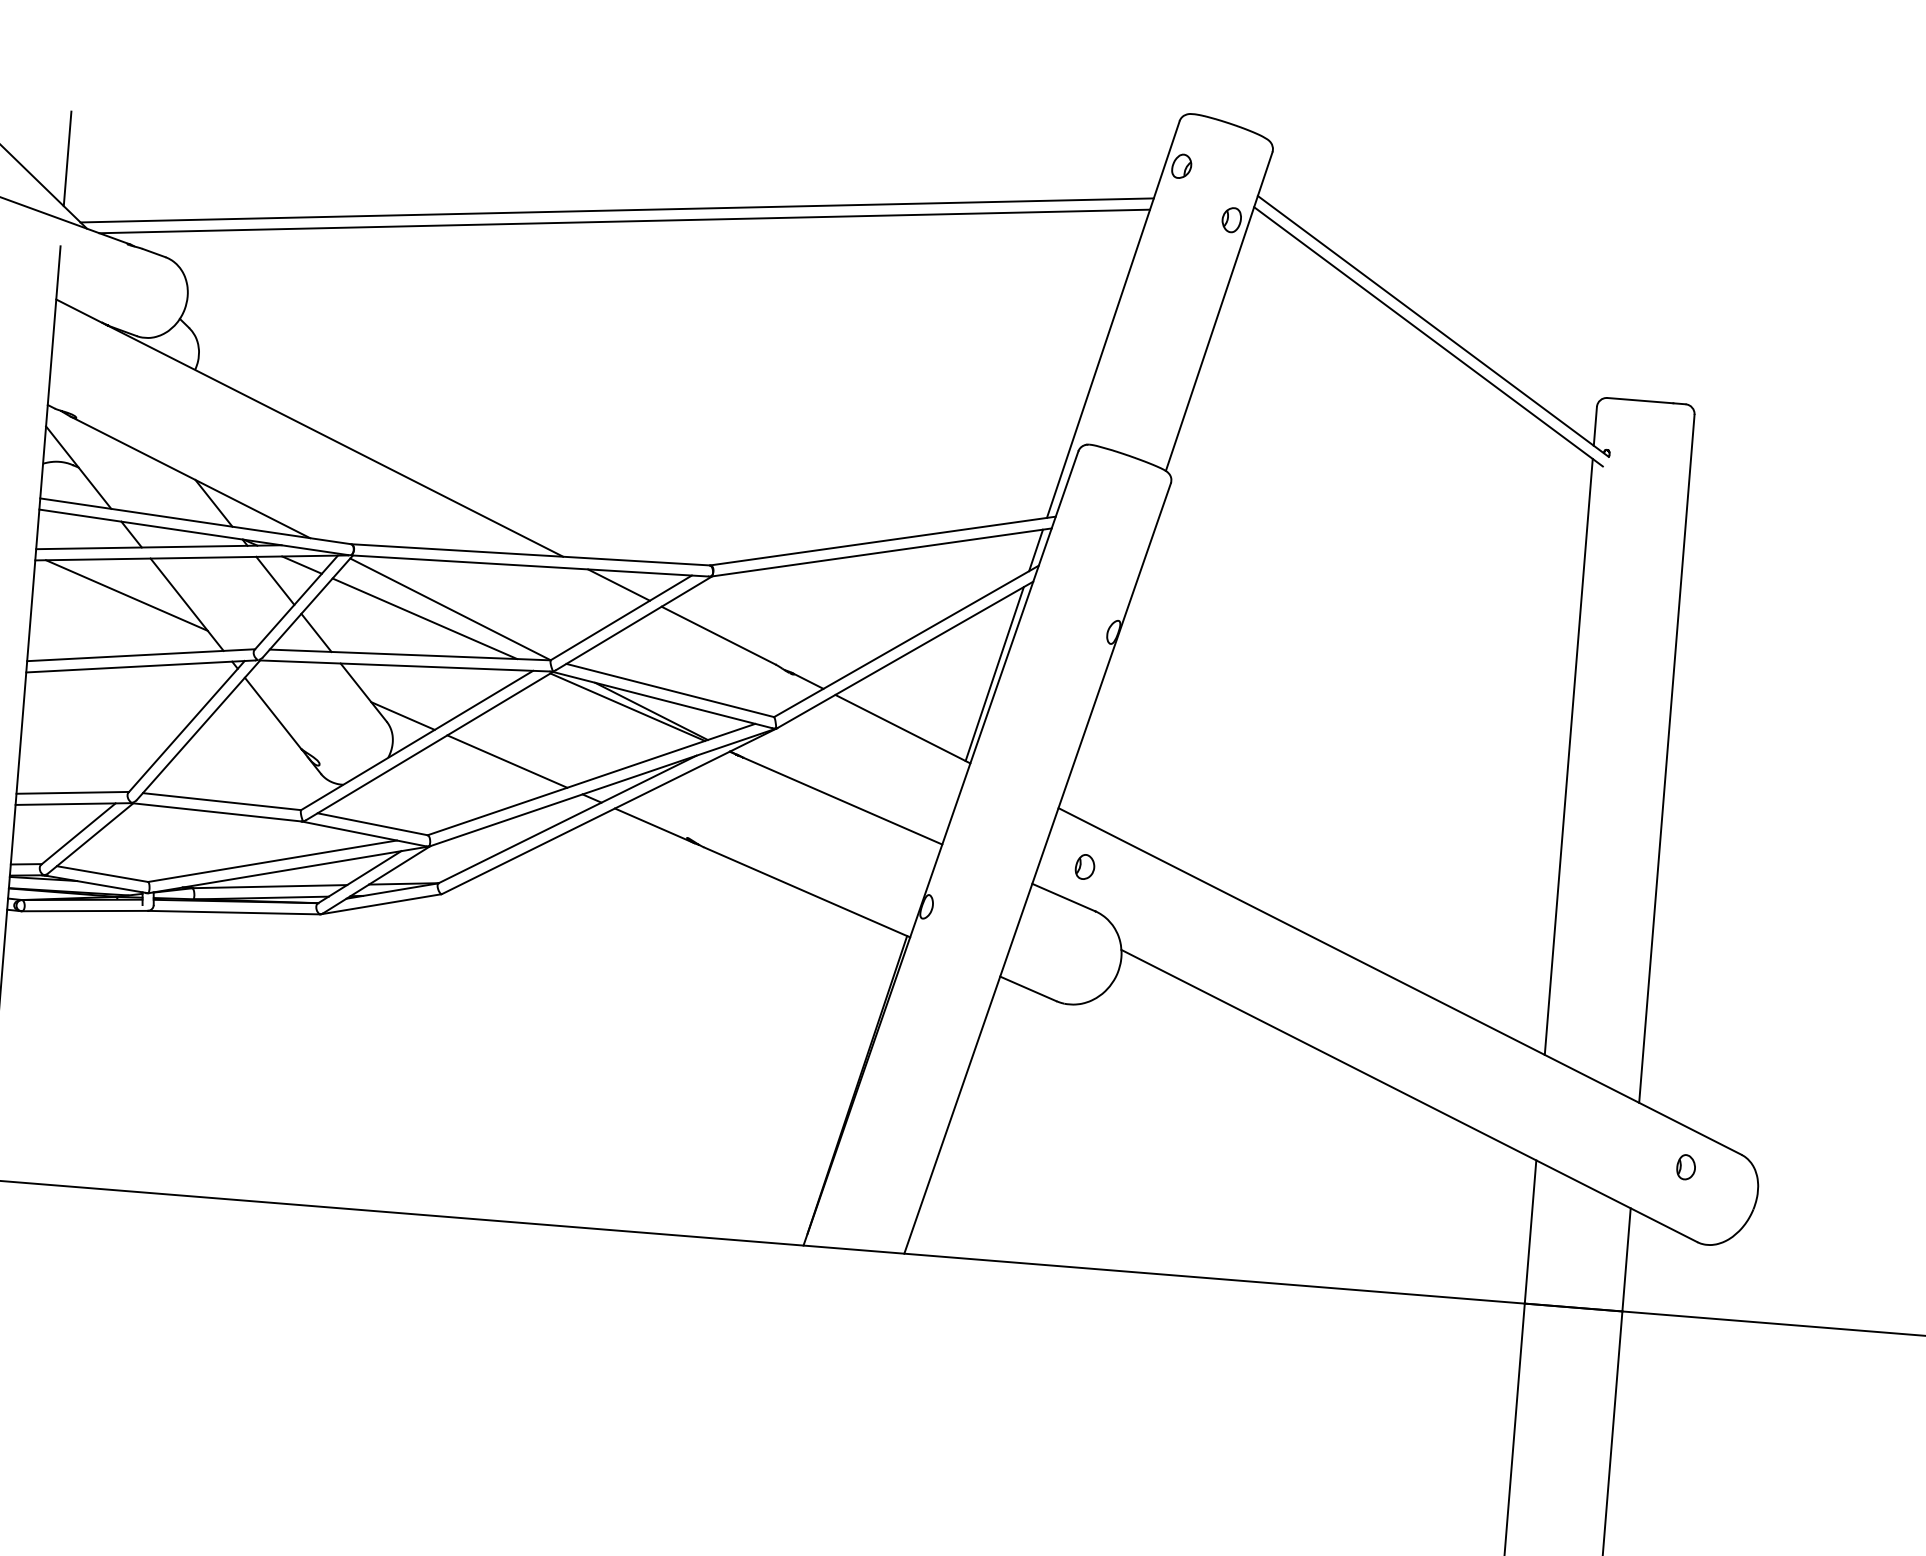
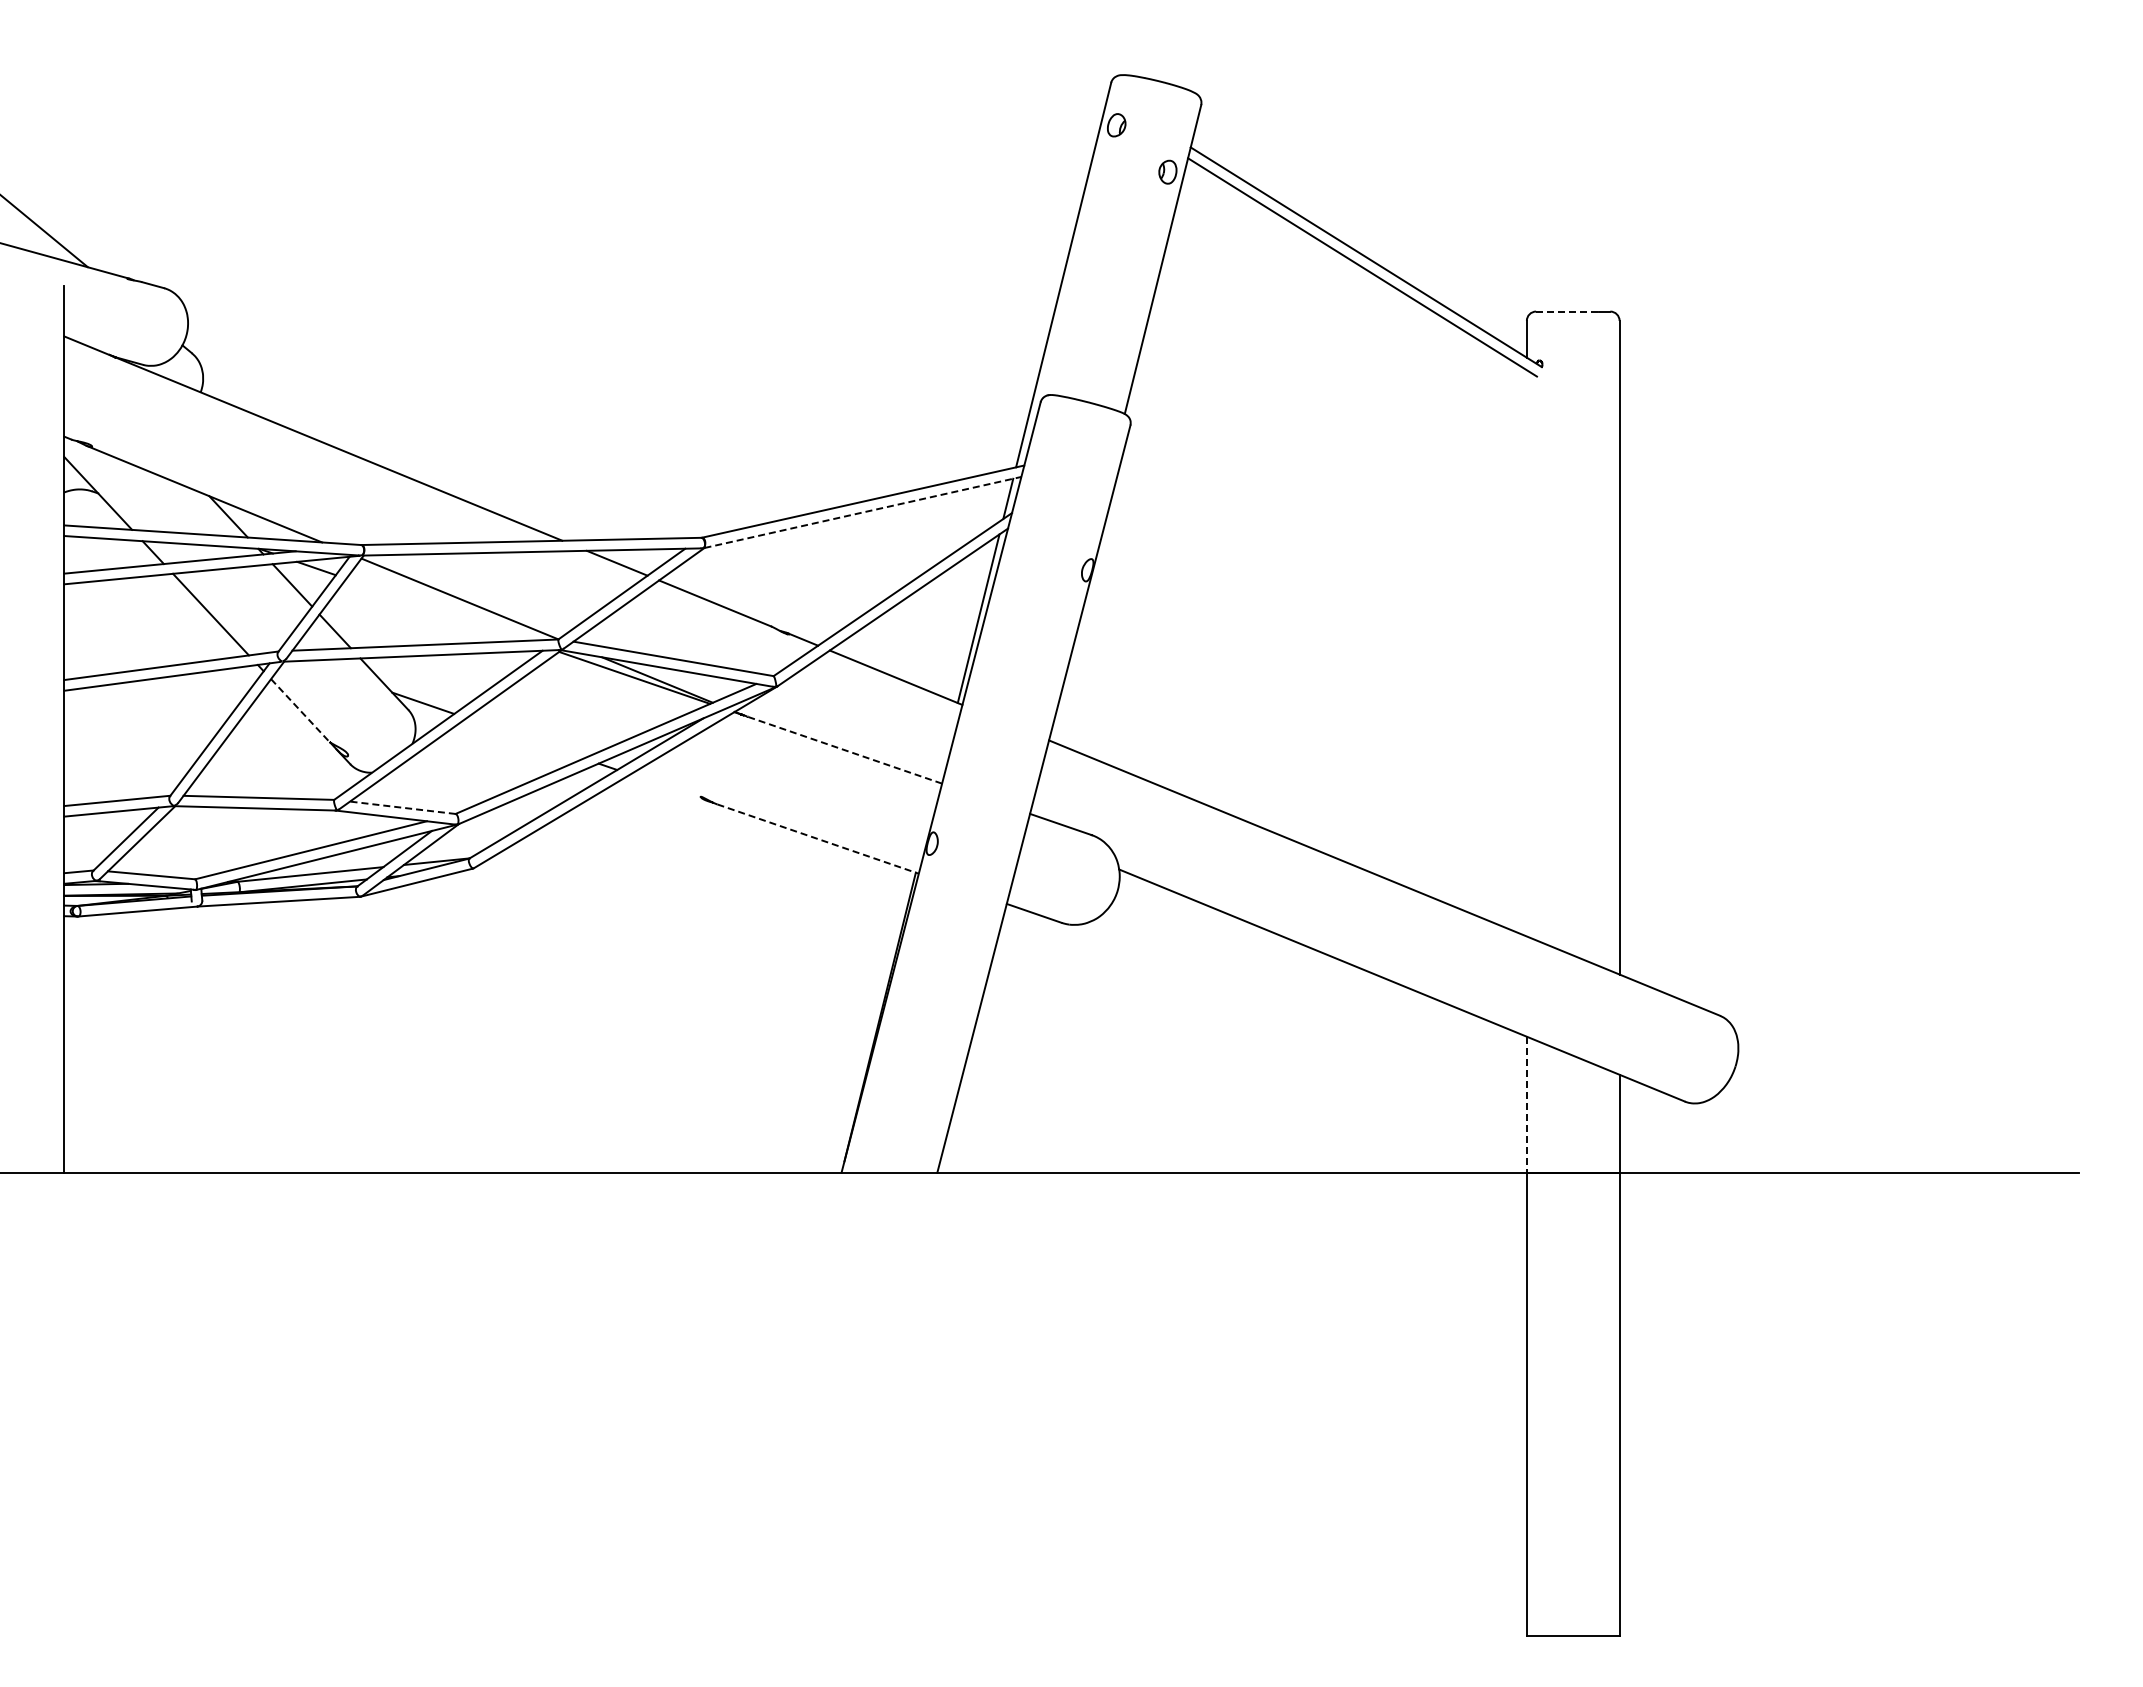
line: (67, 158) -> (64, 202), removed
line: (616, 210) -> (586, 209), removed
line: (624, 221) -> (594, 219), removed
line: (1640, 400) -> (1567, 311), solid -> dashed
line: (882, 552) -> (863, 512), solid -> dashed
line: (126, 595) -> (153, 610), removed
line: (424, 618) -> (436, 609), removed
line: (273, 713) -> (300, 710), solid -> dashed
line: (1568, 757) -> (1526, 653), removed
line: (506, 761) -> (524, 738), removed
line: (841, 800) -> (843, 749), solid -> dashed
line: (372, 823) -> (402, 807), solid -> dashed
line: (655, 825) -> (669, 787), removed
part: (1085, 866) -> (1078, 793), removed
line: (807, 892) -> (818, 839), solid -> dashed
part: (1685, 1166) -> (1668, 1031), removed
line: (1530, 1232) -> (1526, 1105), solid -> dashed

